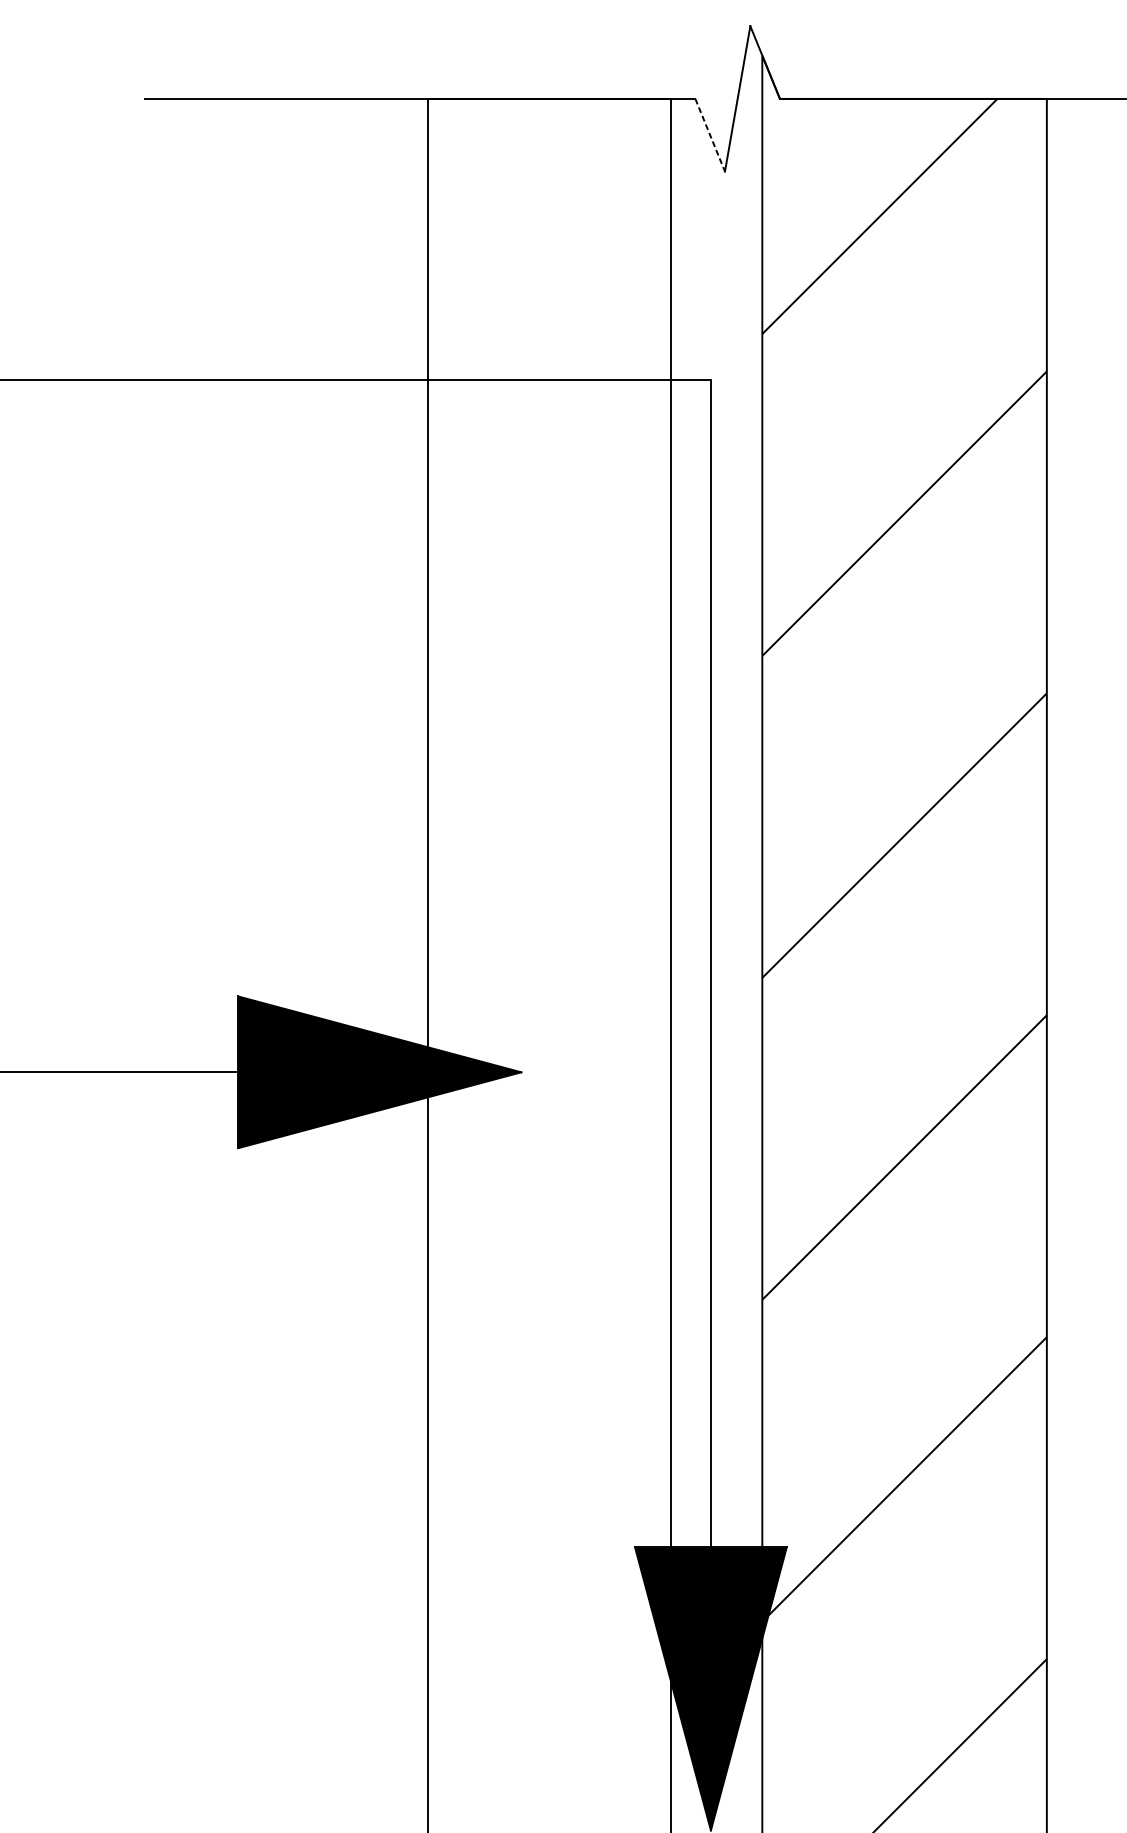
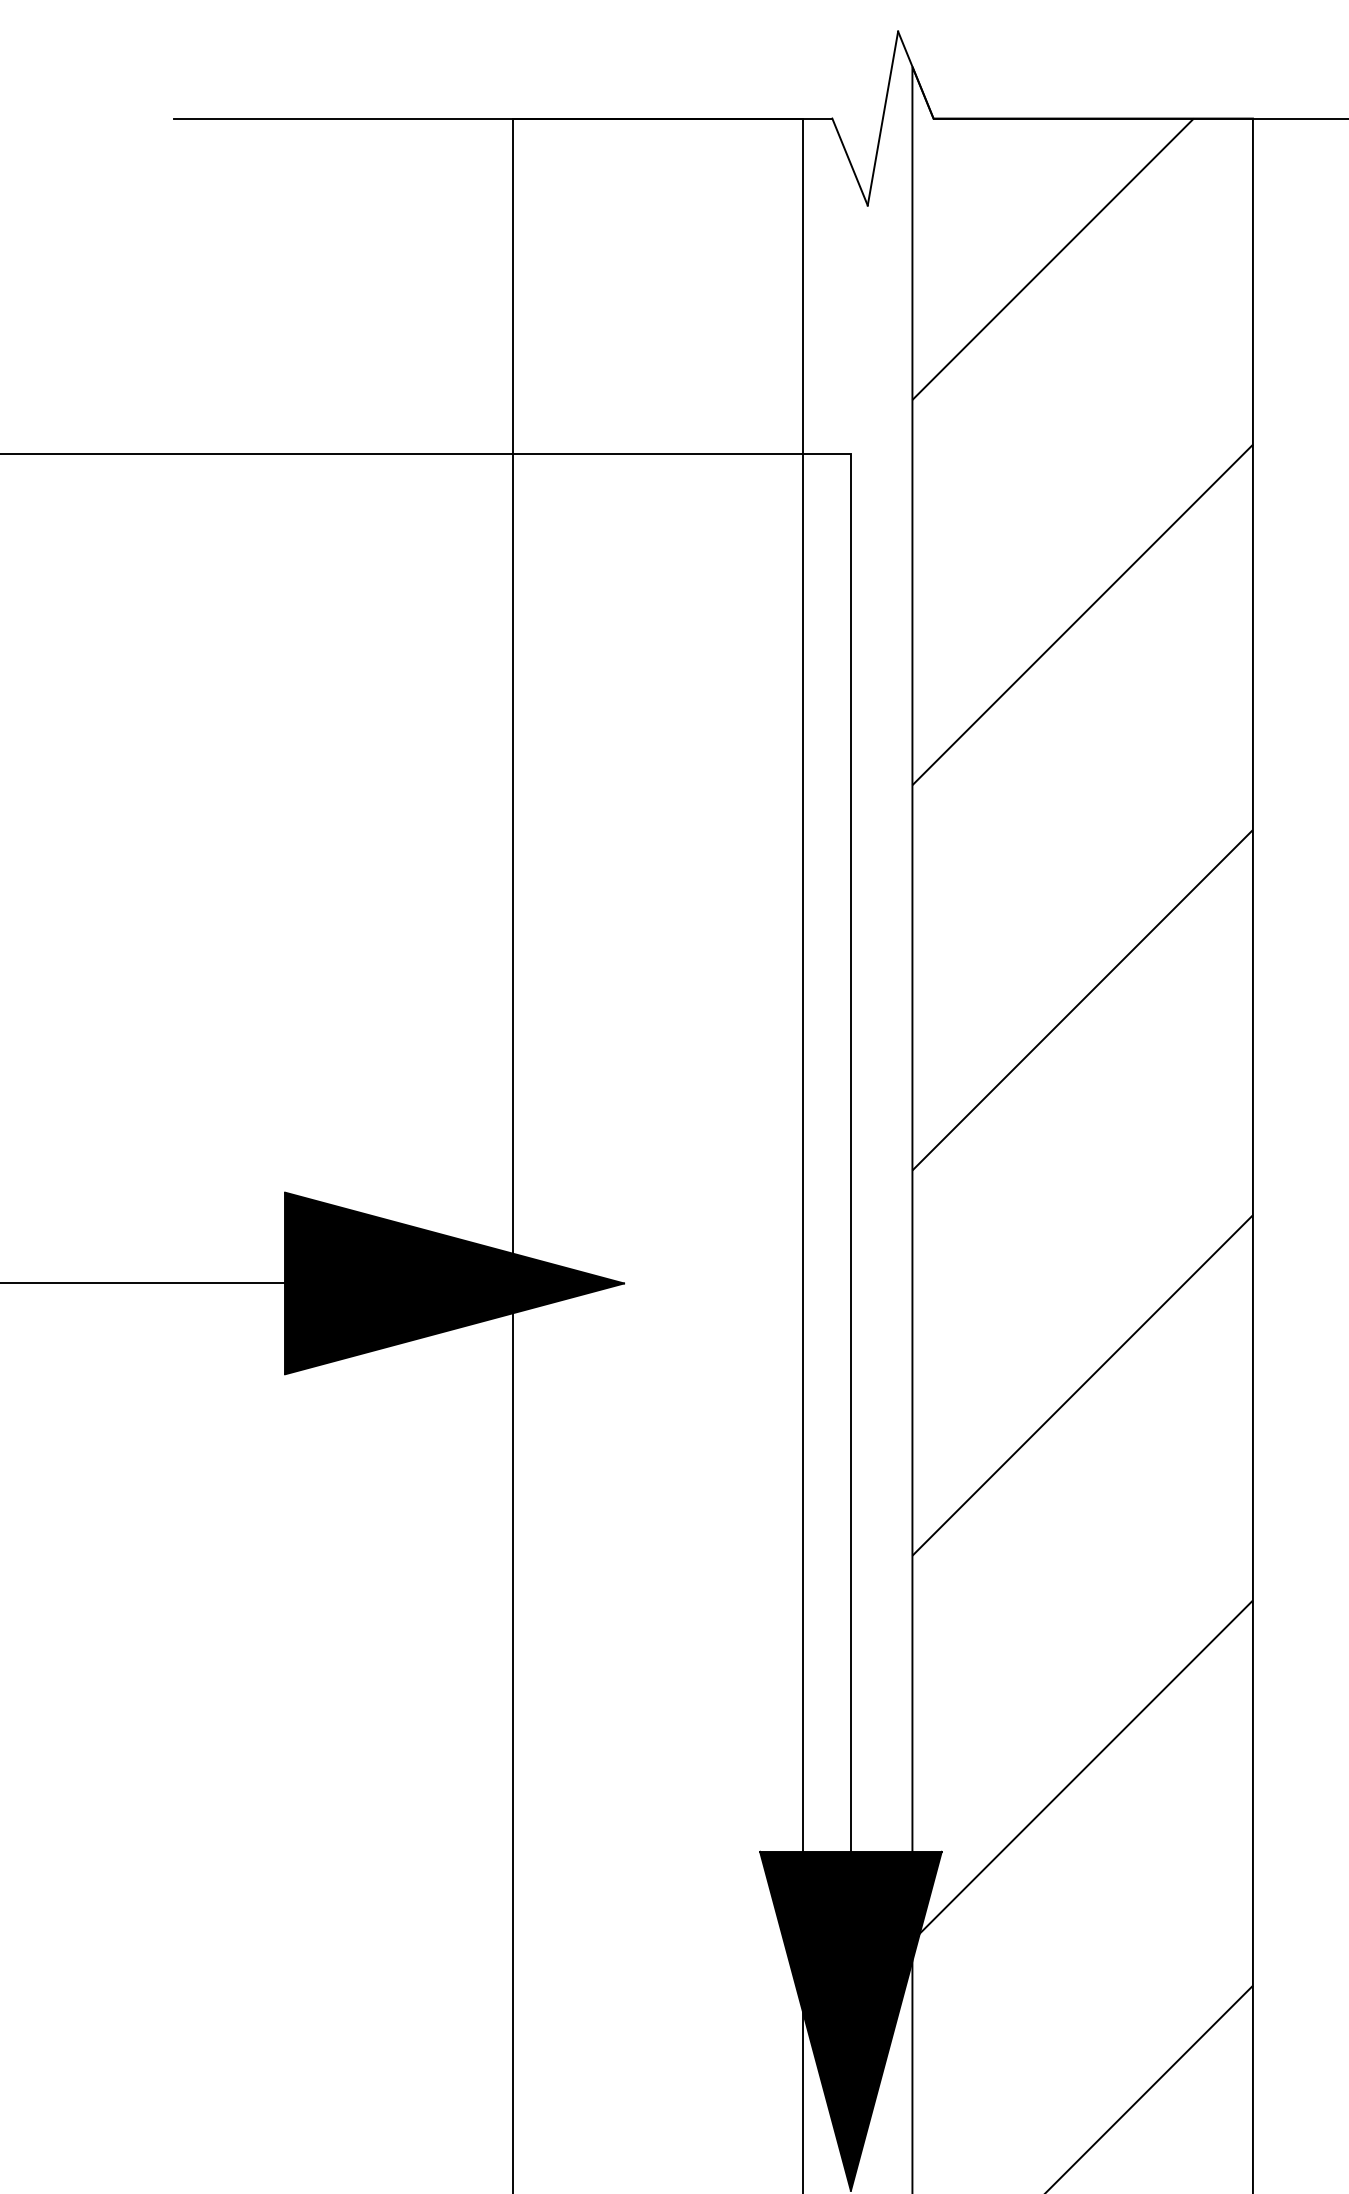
line: (710, 135) -> (850, 162), dashed -> solid

